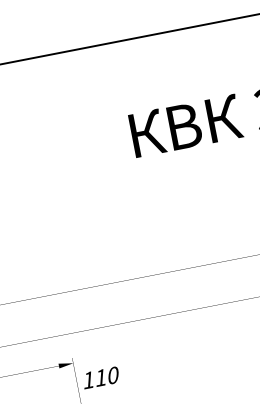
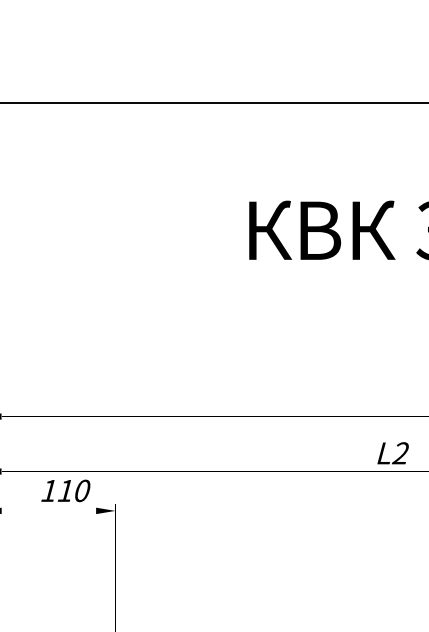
text: (100, 377) -> (65, 490), moved

